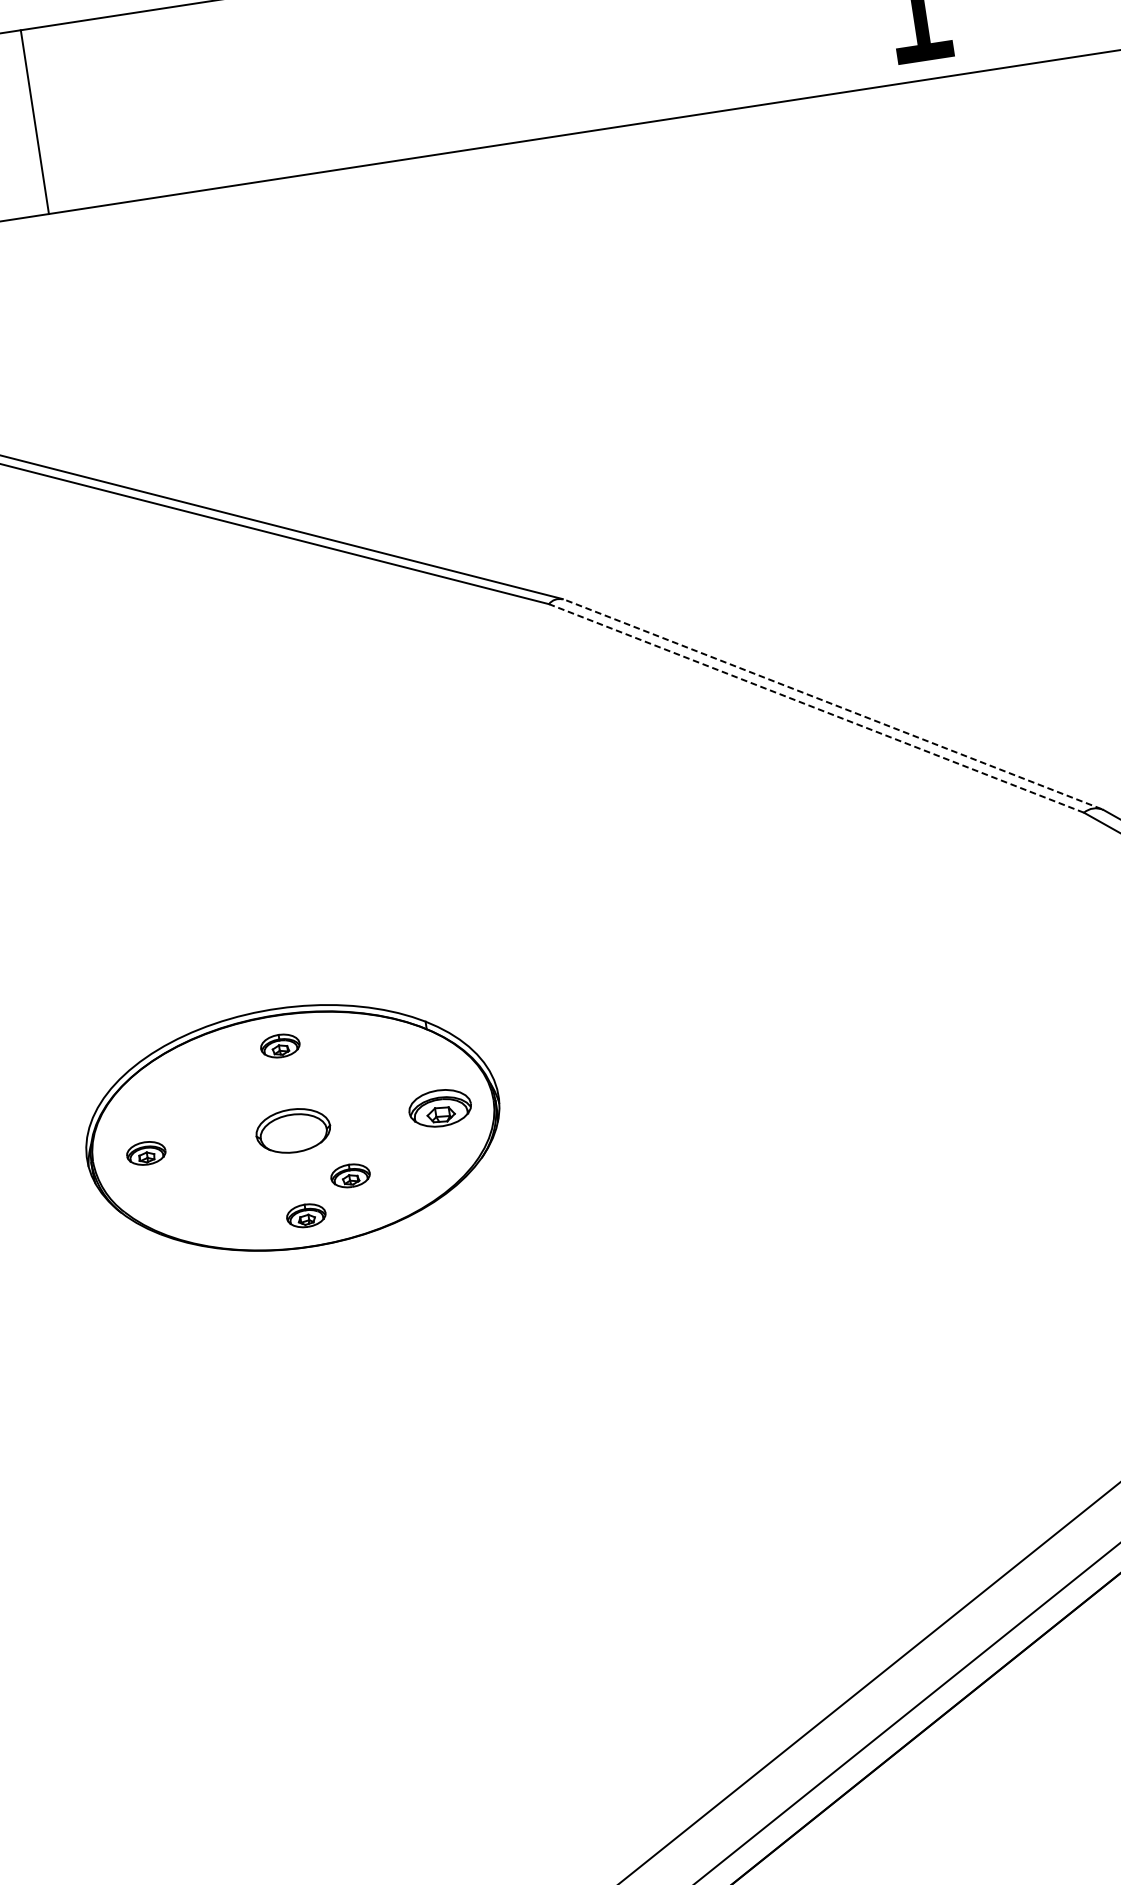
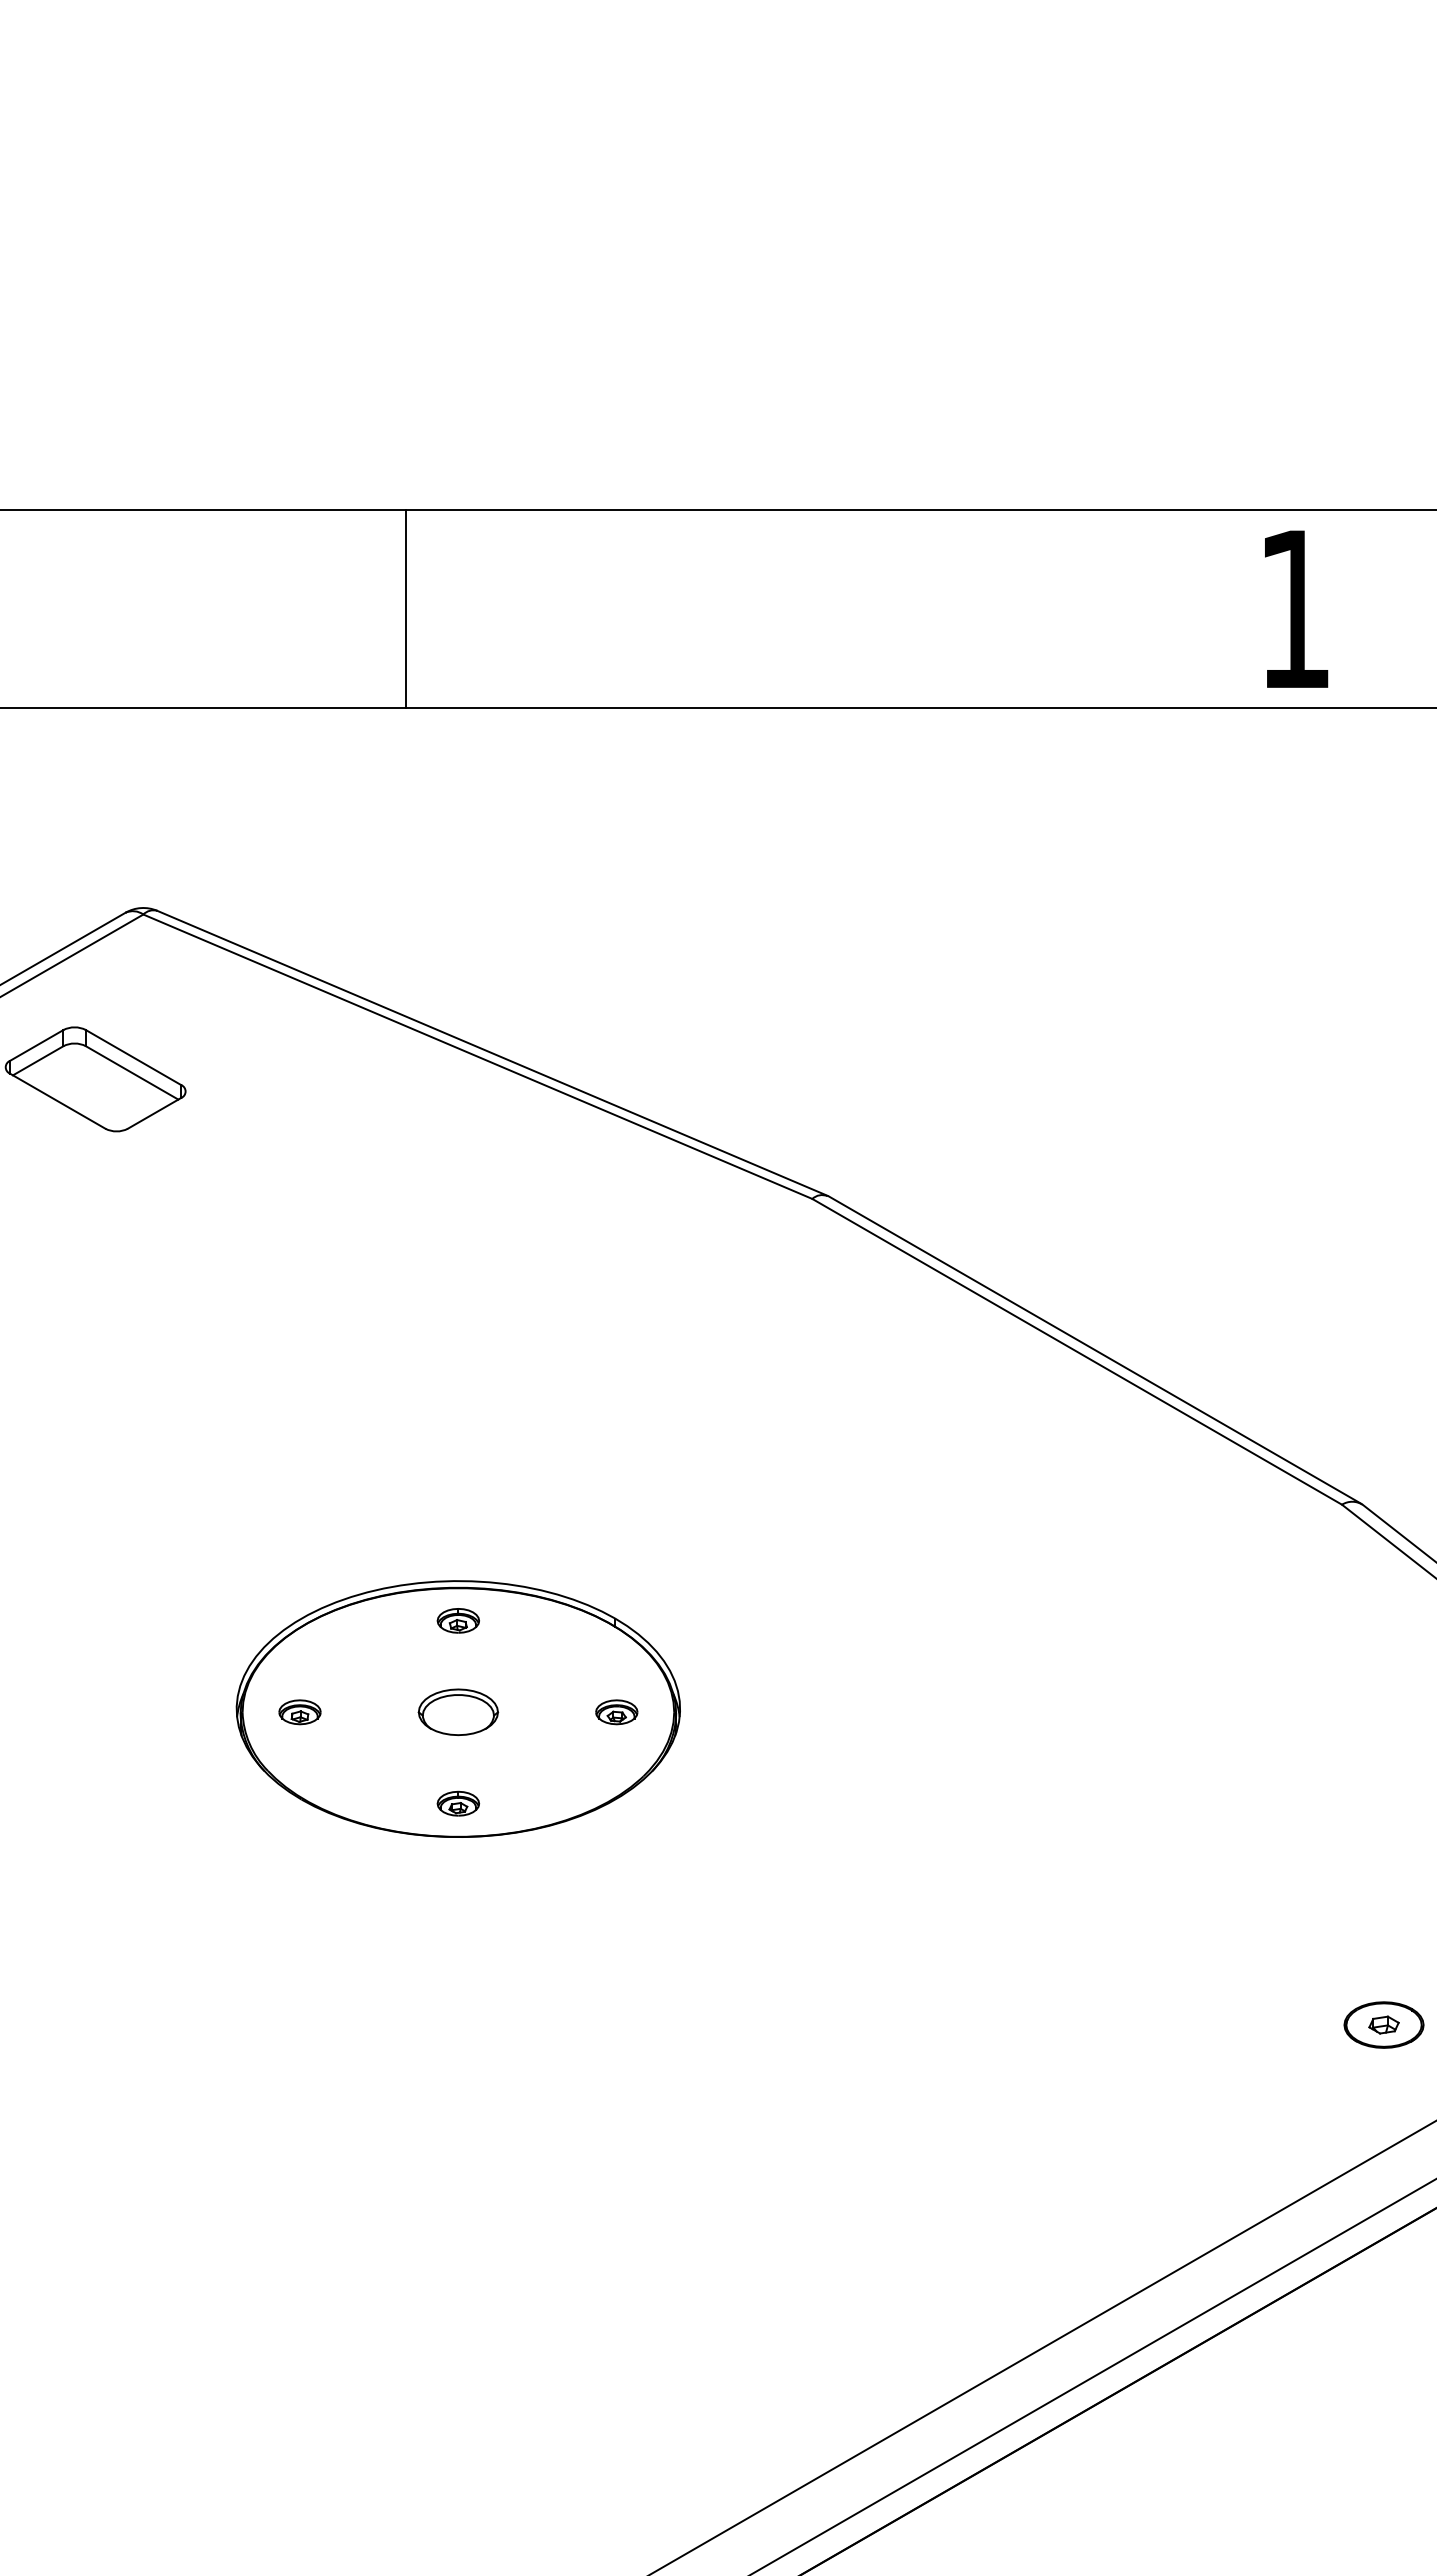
line: (34, 121) -> (405, 608), moved
line: (832, 703) -> (1094, 1349), dashed -> solid
line: (816, 708) -> (1077, 1351), dashed -> solid
part: (440, 1108) -> (616, 1712), size x0.62
part: (349, 1175) -> (510, 1768), removed

